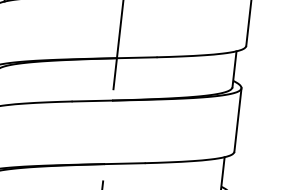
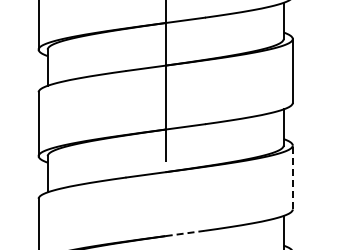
line: (237, 120) -> (292, 177), solid -> dashed
line: (125, 163) -> (185, 233), solid -> dashed

